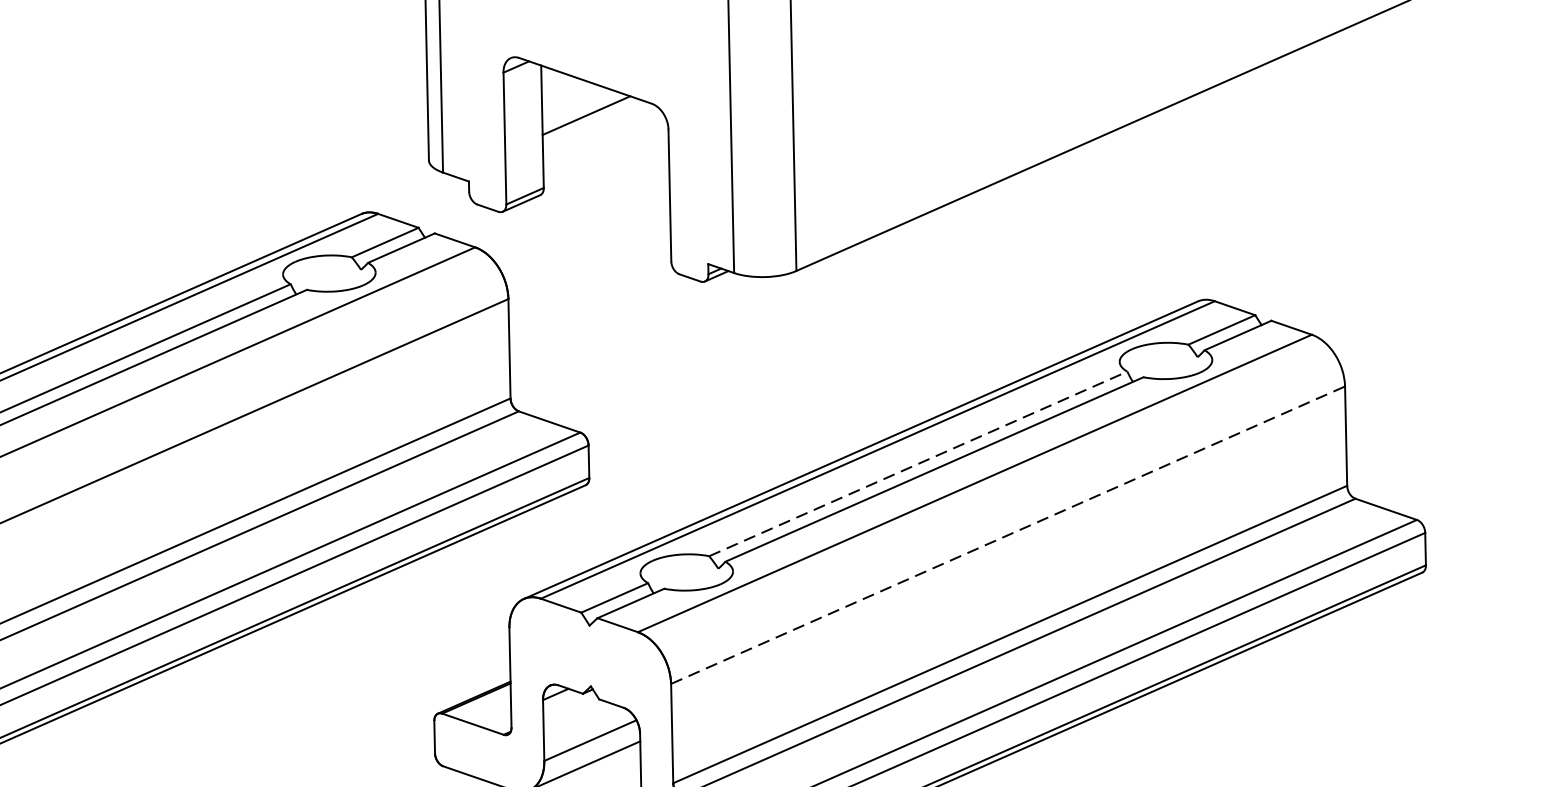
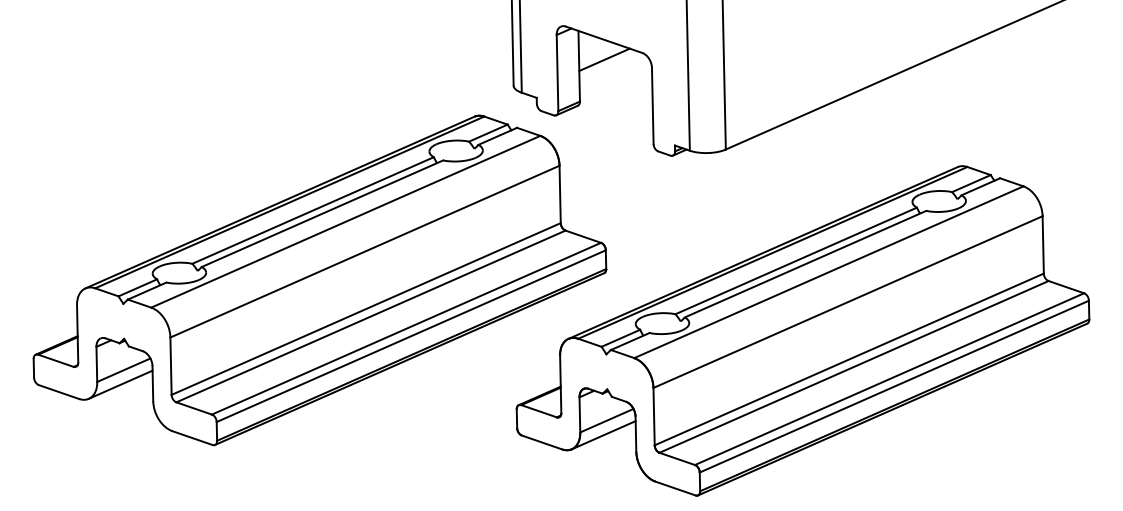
line: (918, 463) -> (796, 260), dashed -> solid
line: (1008, 535) -> (848, 302), dashed -> solid

